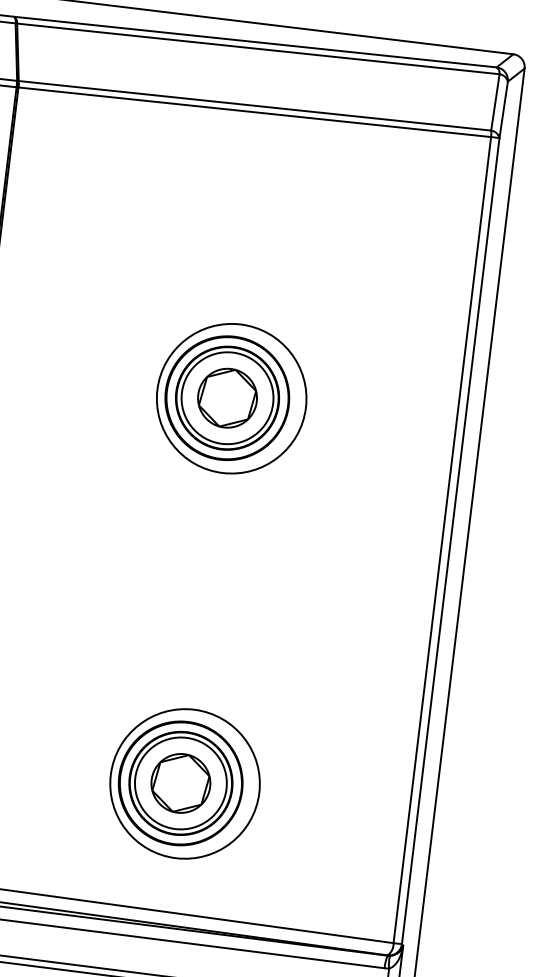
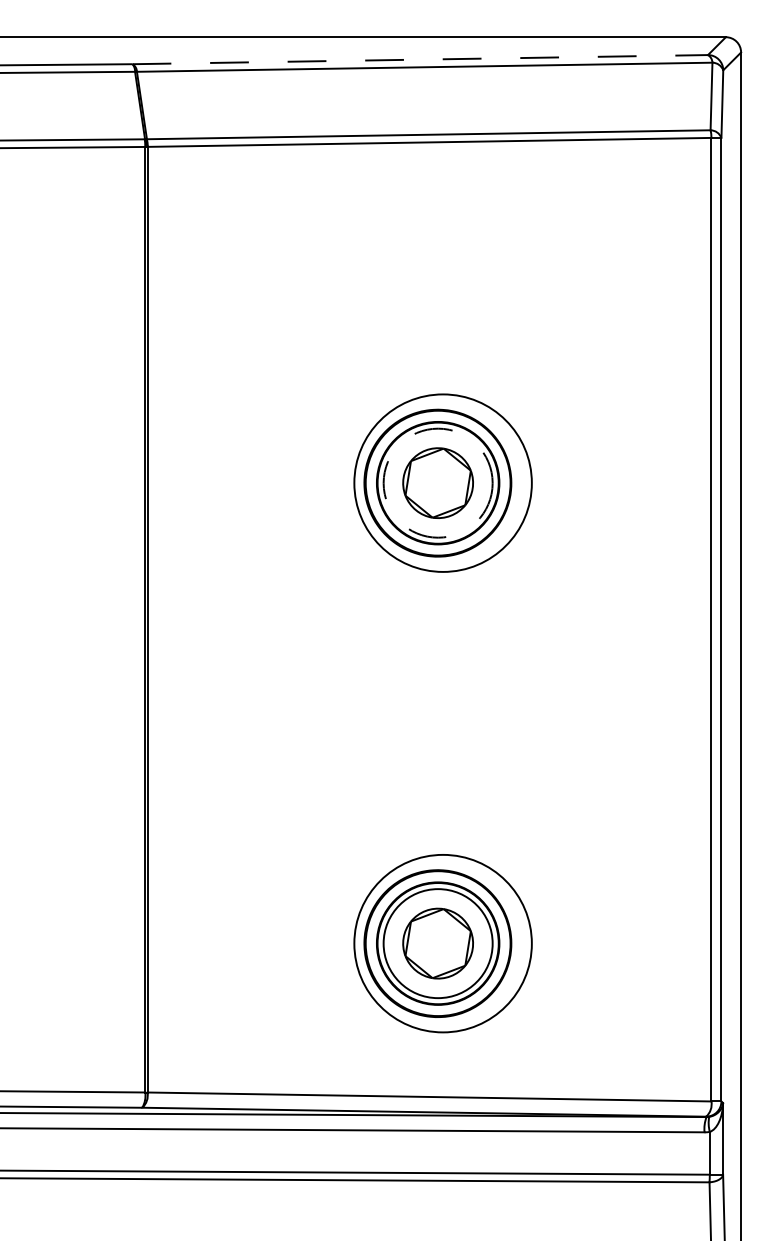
line: (255, 42) -> (420, 59), solid -> dashed
circle: (227, 397) -> (437, 482), solid -> dashed

